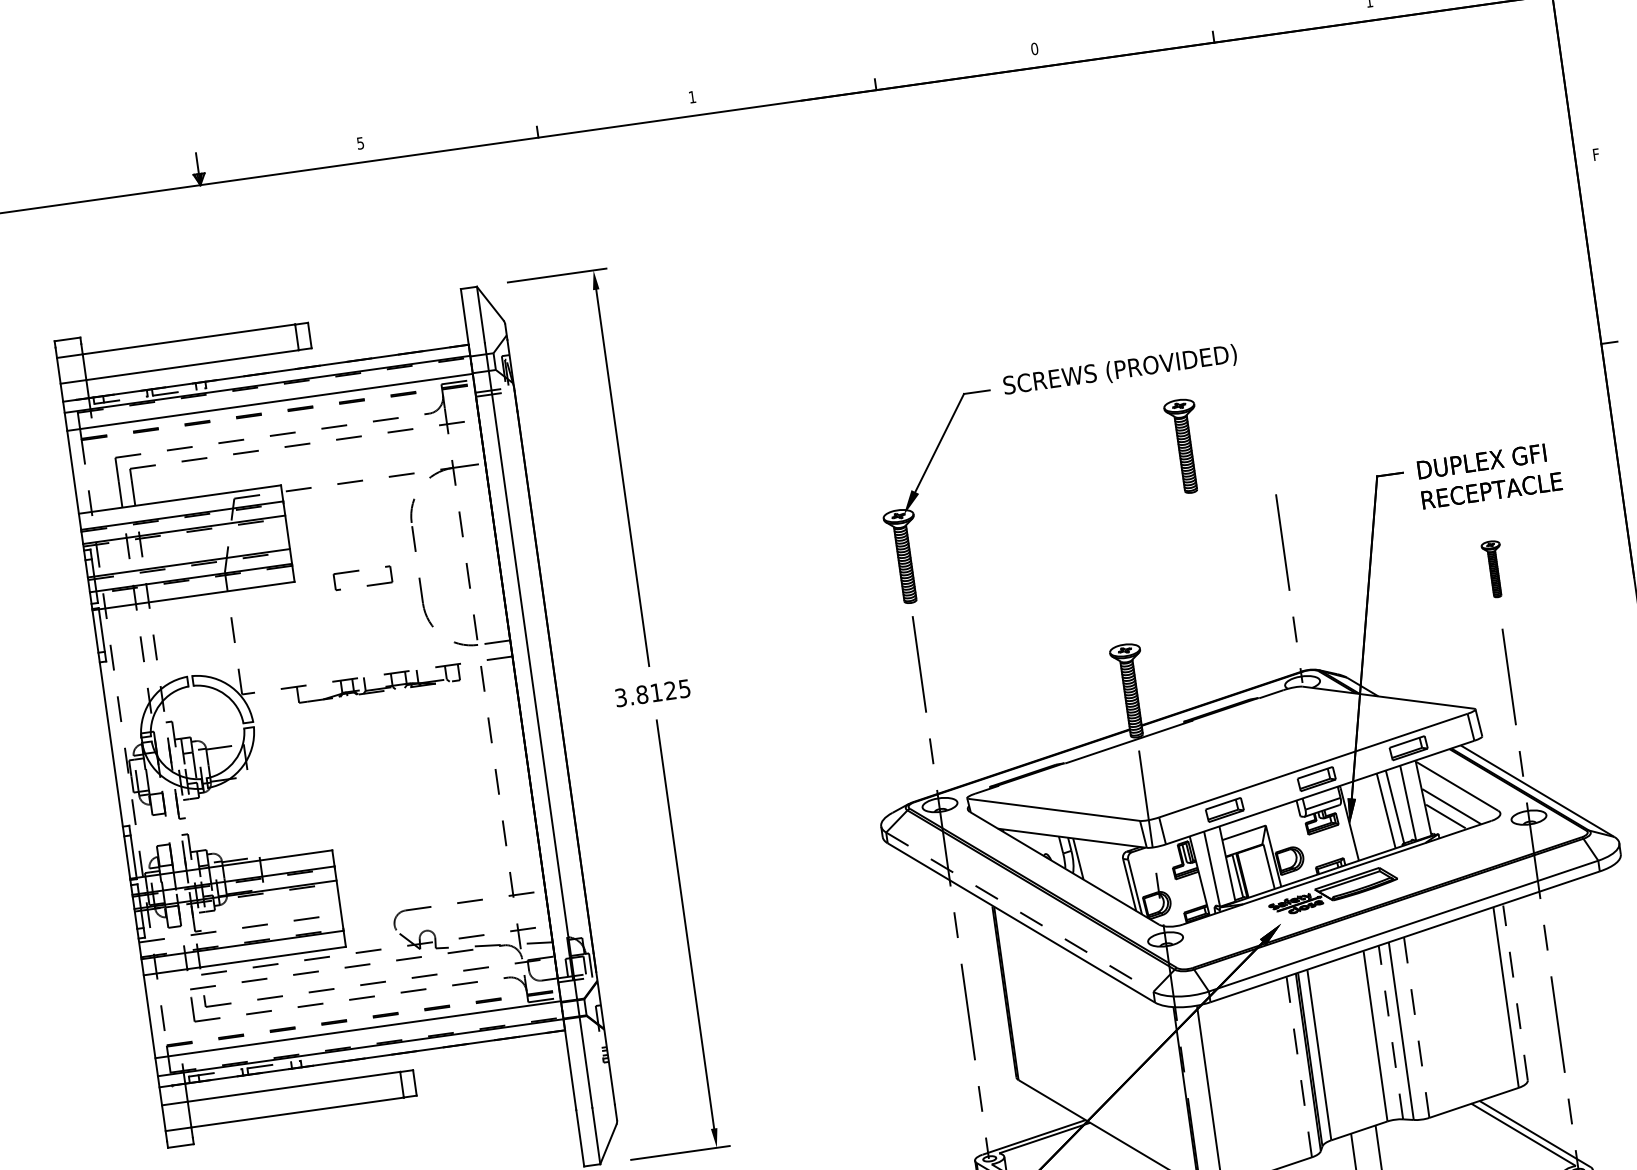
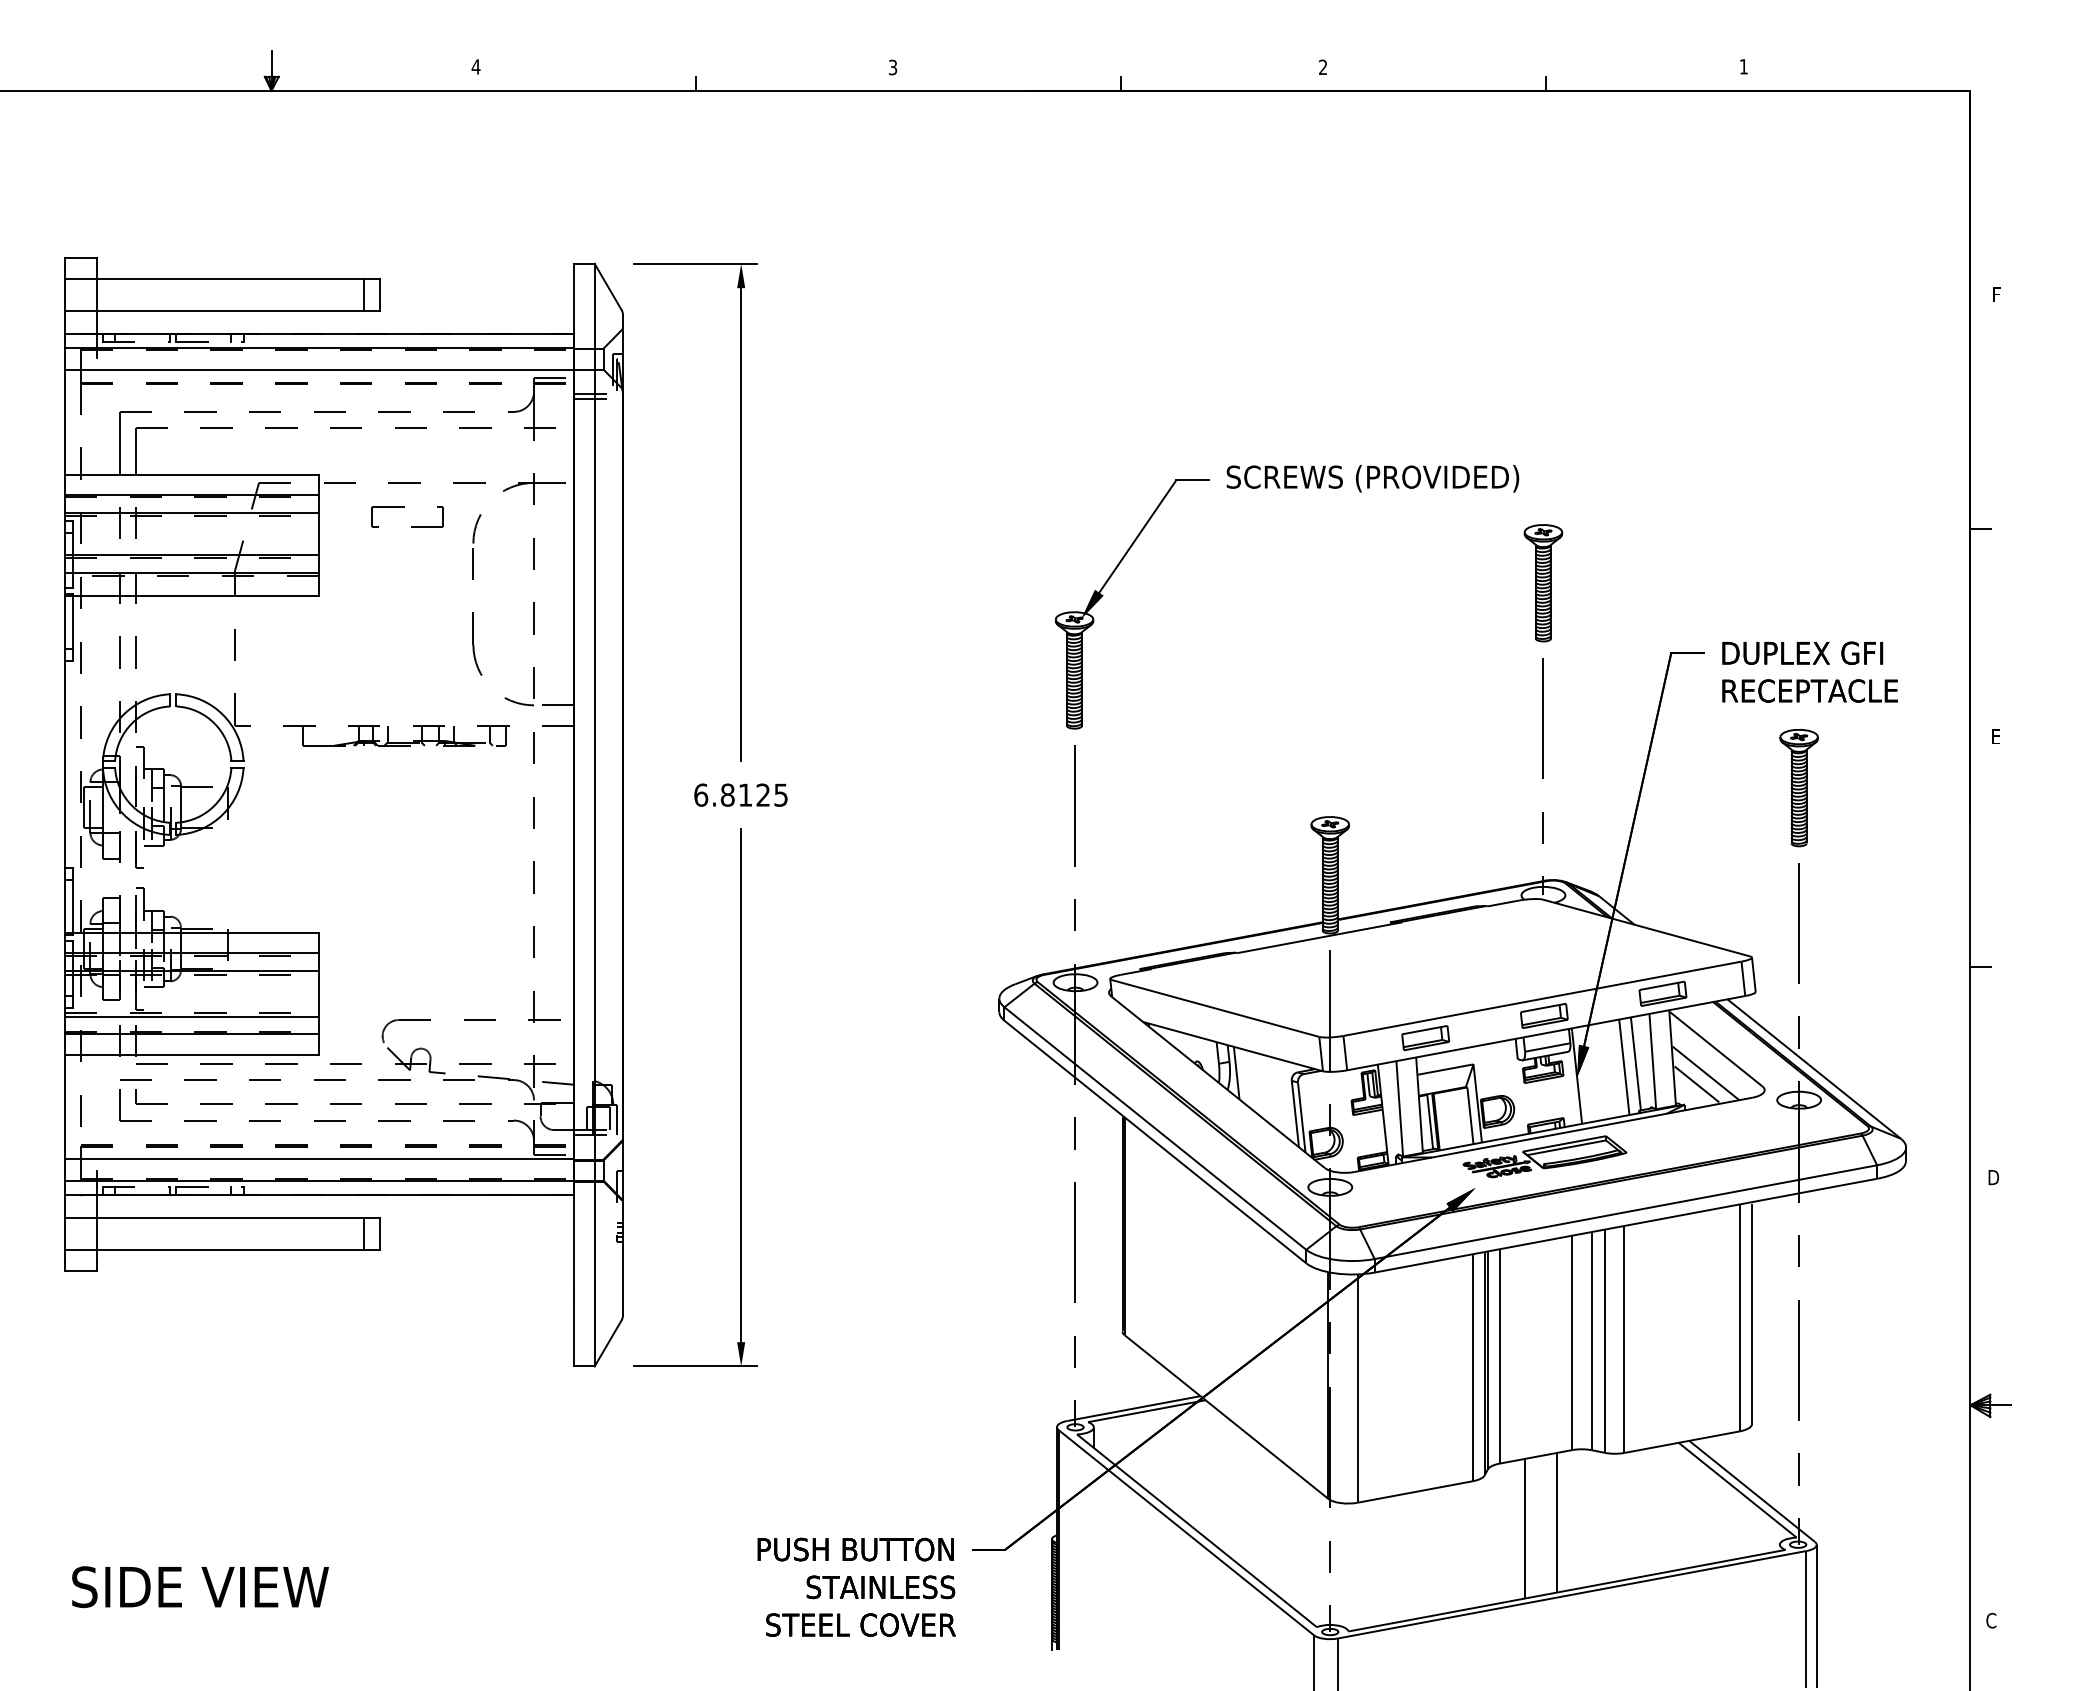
text: (1034, 49) -> (1323, 67), 0 -> 2
text: (692, 97) -> (893, 67), 1 -> 3
text: (360, 143) -> (475, 66), 5 -> 4
part: (1184, 446) -> (1543, 583), moved
part: (1493, 569) -> (1798, 788), size x1.67
part: (359, 570) -> (404, 507), moved
text: (621, 697) -> (701, 794), 3.8125 -> 6.8125
line: (1019, 912) -> (1155, 1128), dashed -> solid
line: (240, 930) -> (191, 1016), added
line: (1515, 993) -> (1752, 1314), dashed -> solid
line: (1416, 1027) -> (1624, 1339), dashed -> solid
line: (1390, 1032) -> (1591, 1341), dashed -> solid
line: (1298, 1066) -> (1472, 1367), dashed -> solid

